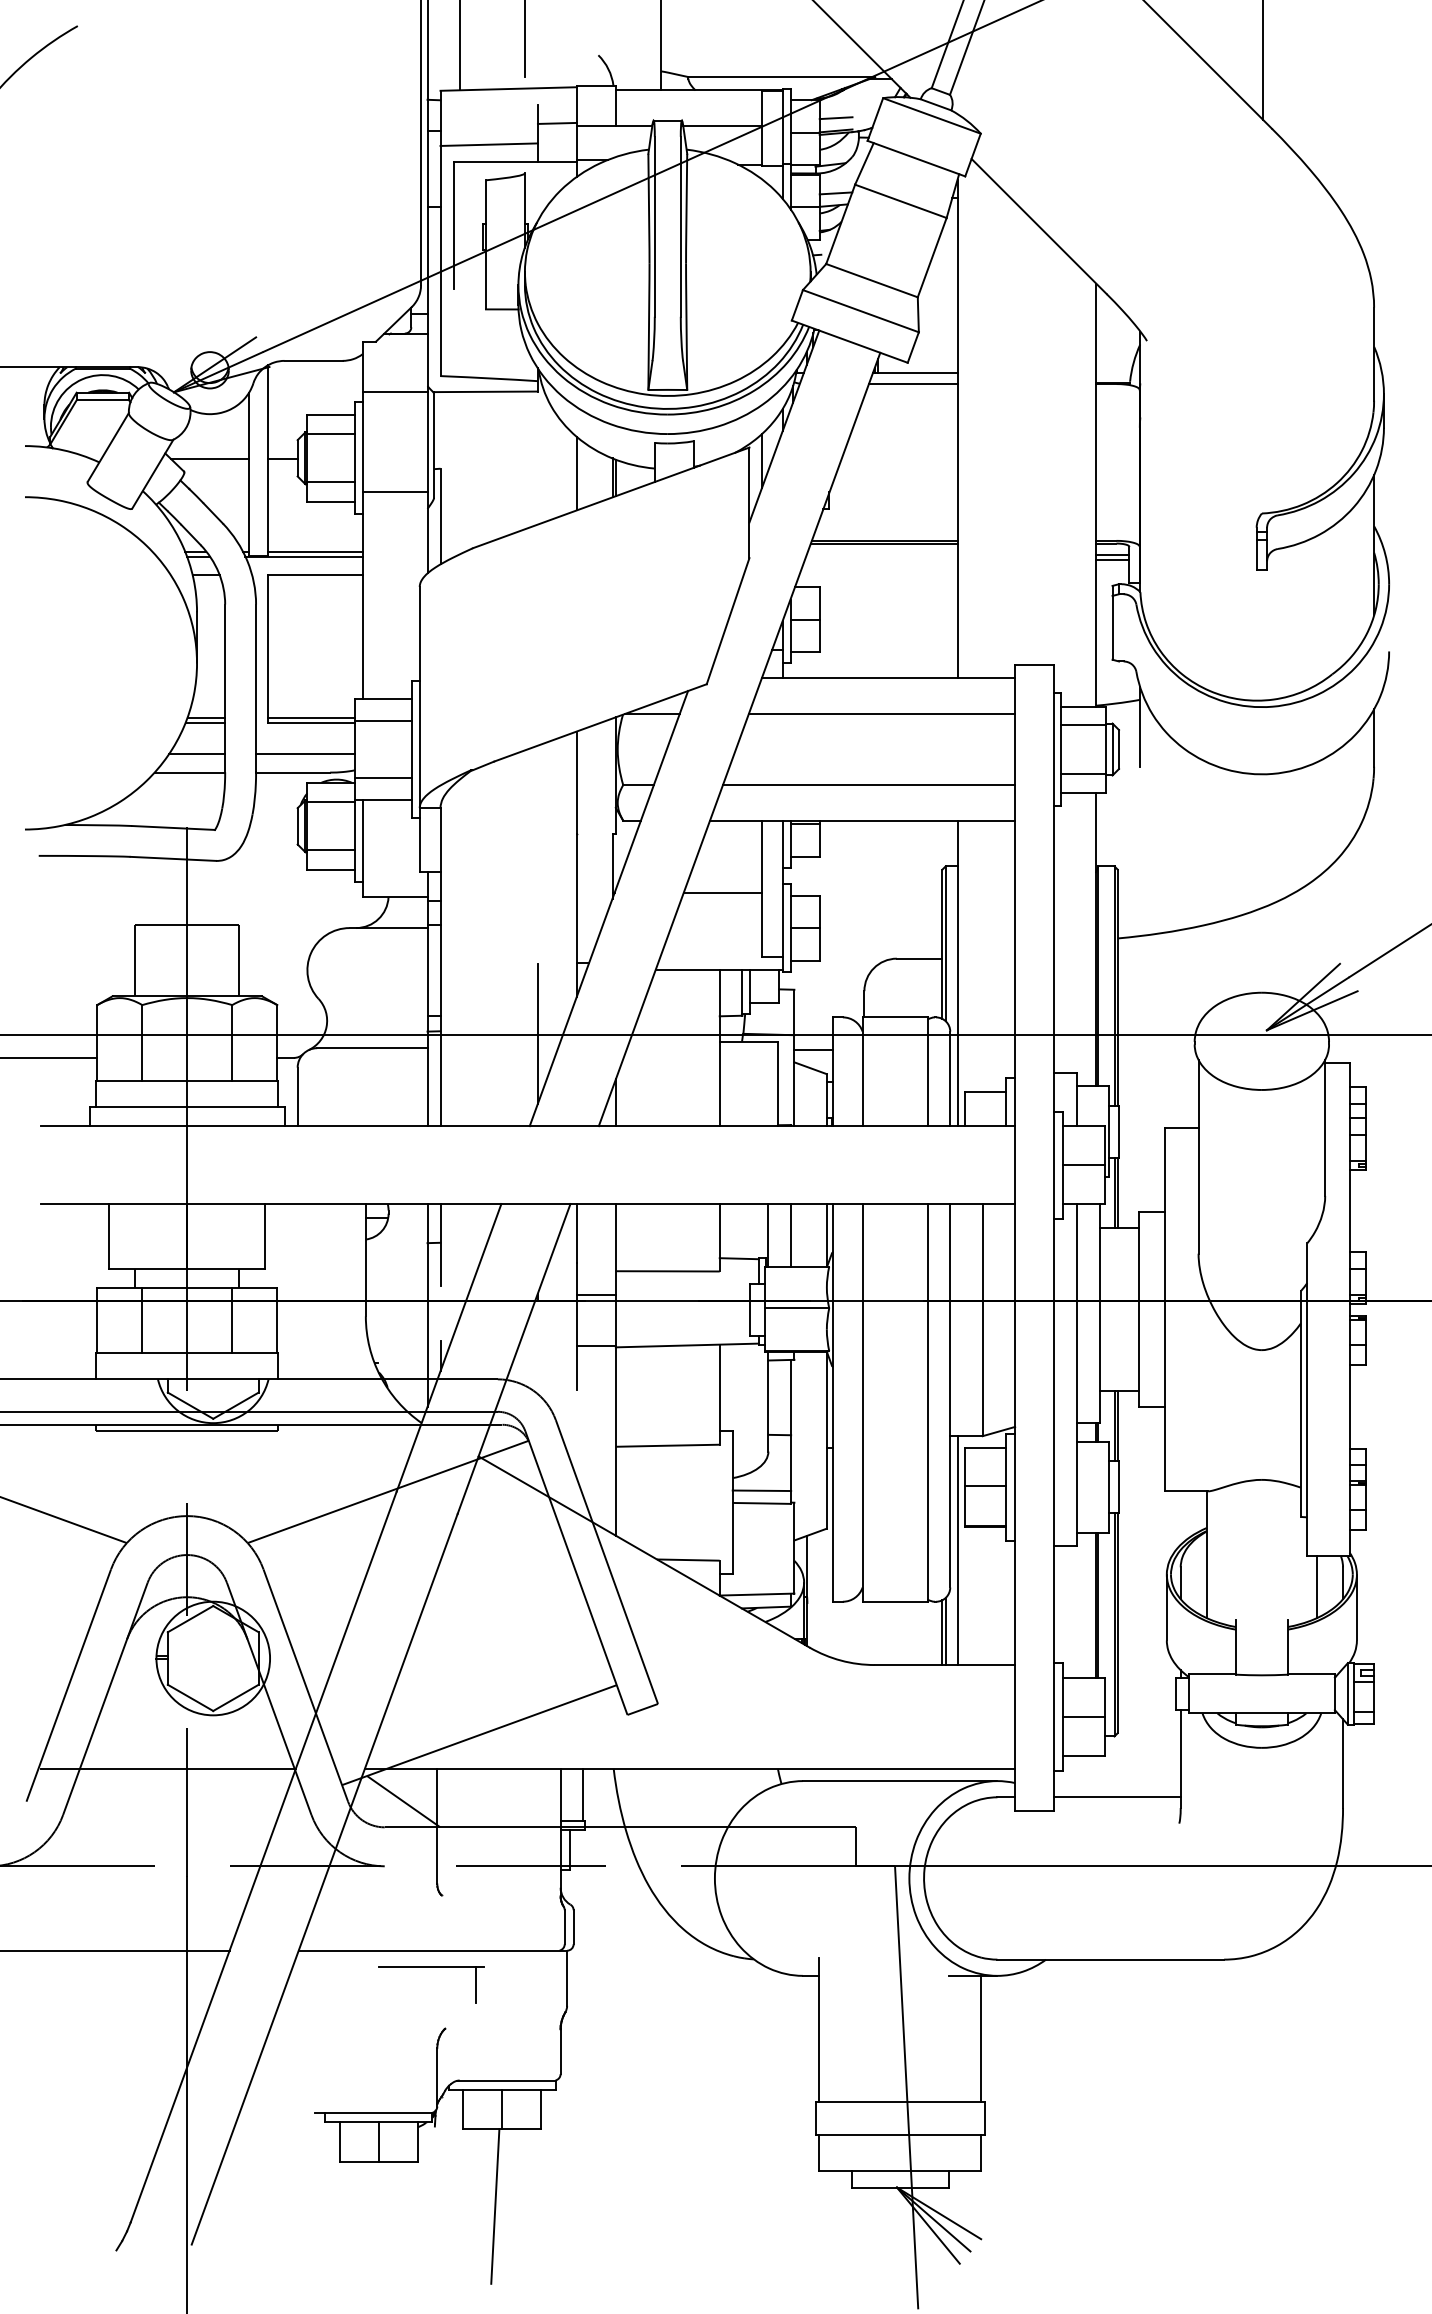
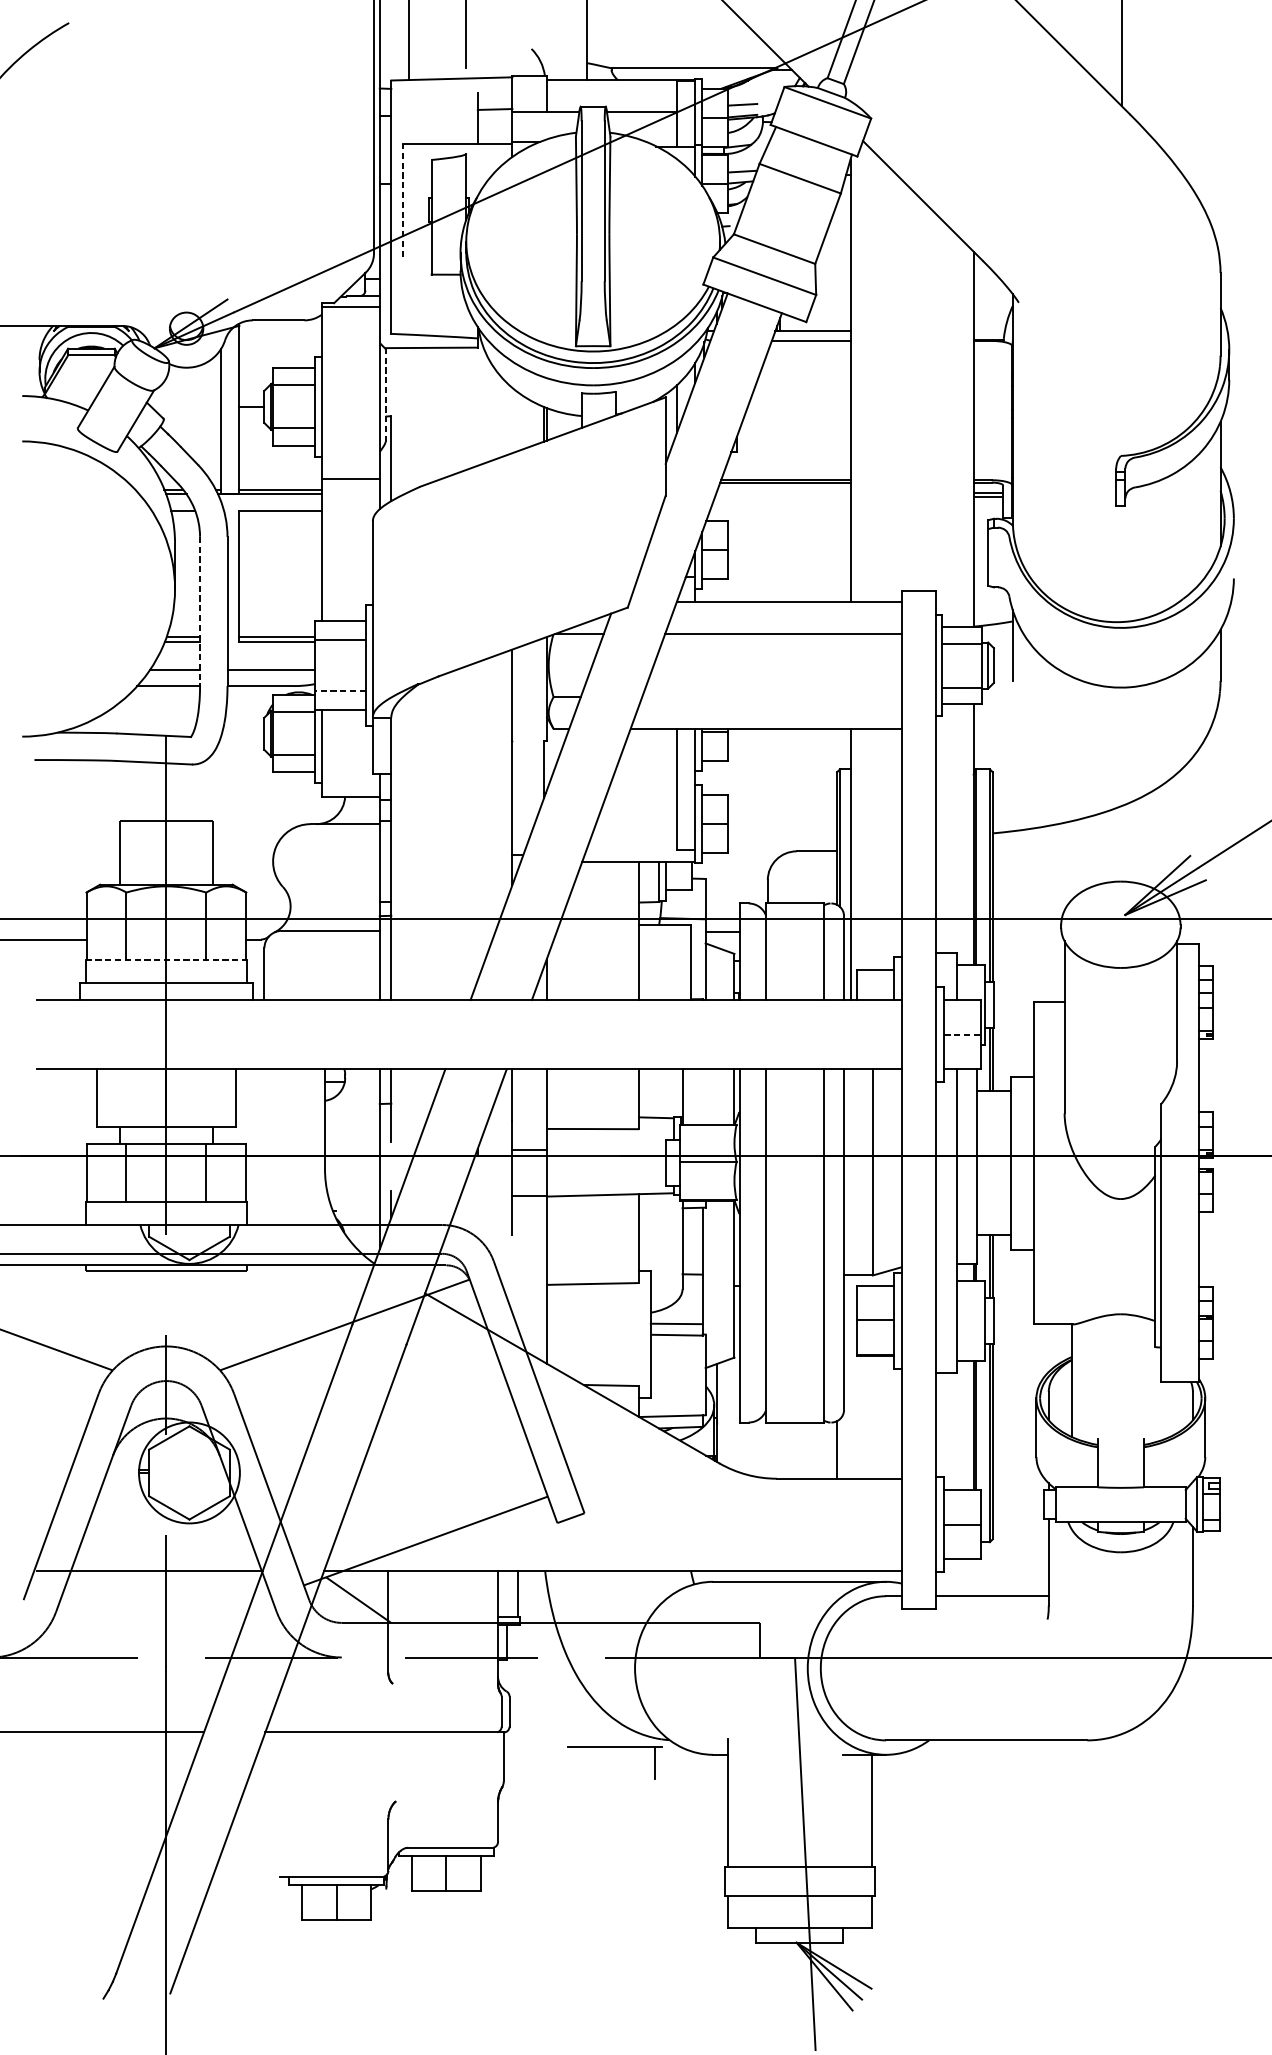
line: (488, 144) -> (433, 128), removed
line: (453, 225) -> (402, 200), solid -> dashed
line: (394, 391) -> (350, 306), moved
line: (434, 444) -> (385, 394), solid -> dashed
line: (209, 458) -> (186, 407), removed
line: (576, 473) -> (512, 420), removed
line: (394, 491) -> (350, 479), moved
line: (225, 688) -> (200, 611), solid -> dashed
line: (383, 778) -> (340, 691), solid -> dashed
line: (868, 785) -> (771, 697), removed
line: (722, 892) -> (641, 792), removed
line: (537, 1033) -> (477, 917), removed
line: (187, 1080) -> (166, 959), solid -> dashed
line: (1083, 1165) -> (962, 1035), solid -> dashed
line: (791, 1235) -> (703, 1097), removed
line: (957, 1550) -> (850, 1377), removed
line: (1317, 1586) -> (1170, 1408), removed
line: (945, 1631) -> (839, 1448), removed
part: (431, 1967) -> (615, 1747), moved
line: (495, 2206) -> (440, 1959), removed

